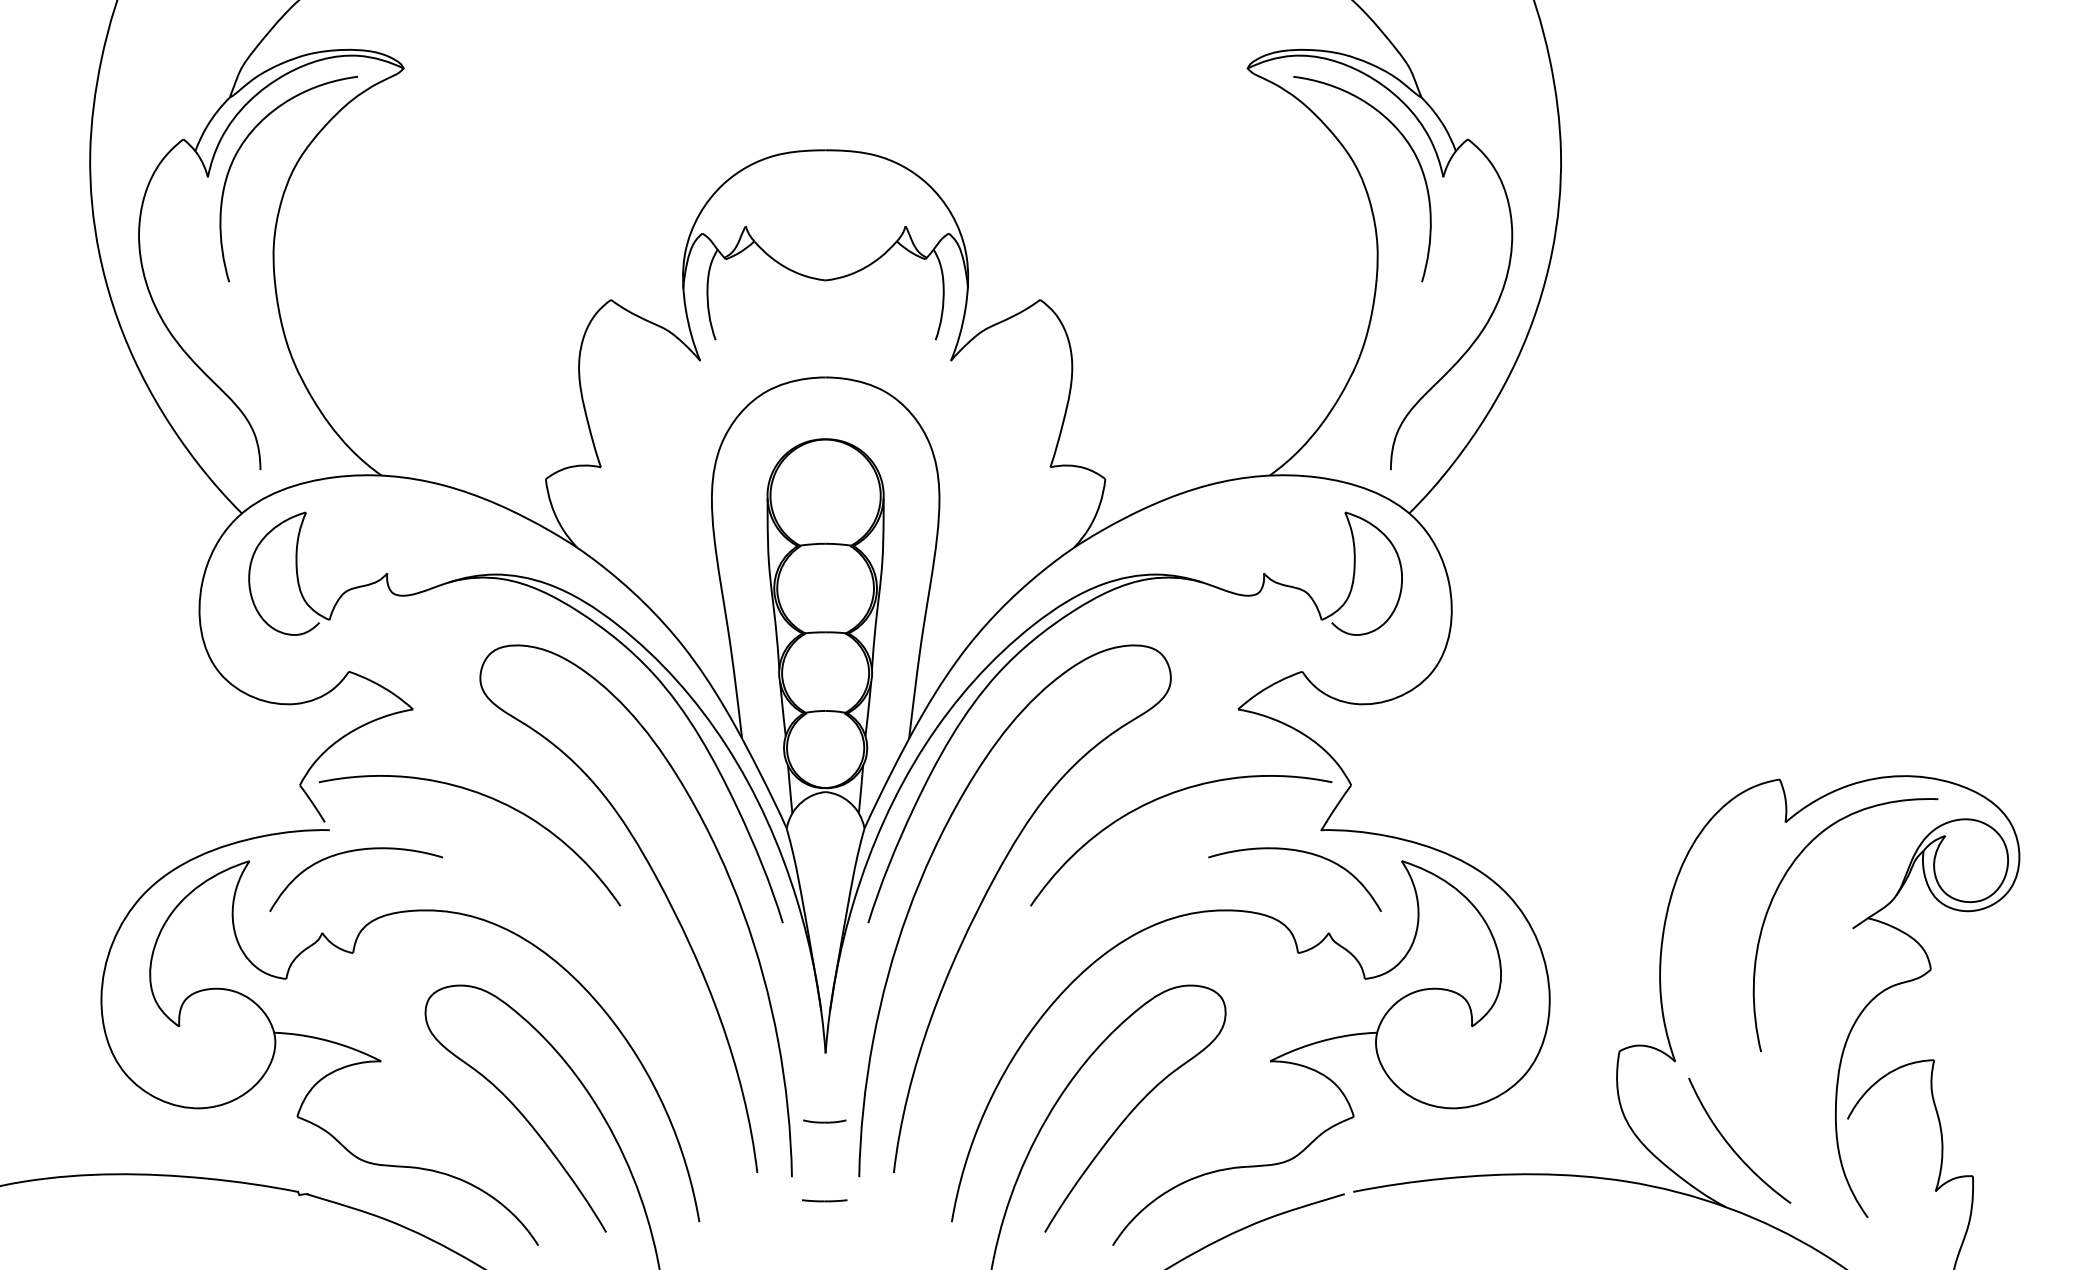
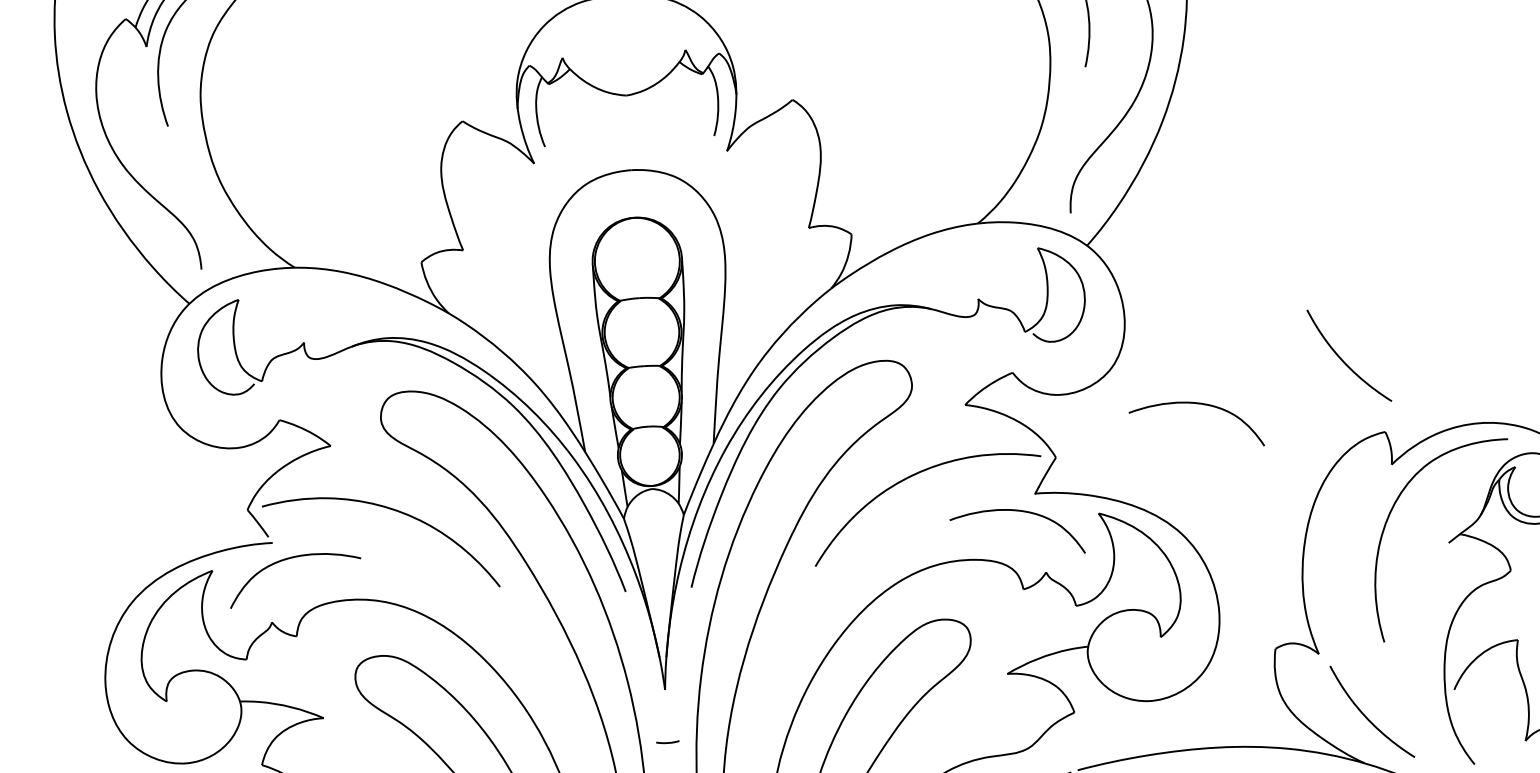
curve: (1732, 684) -> (1344, 361), added
curve: (1541, 728) -> (1199, 404), added
part: (824, 1121) -> (667, 742), size x0.7

